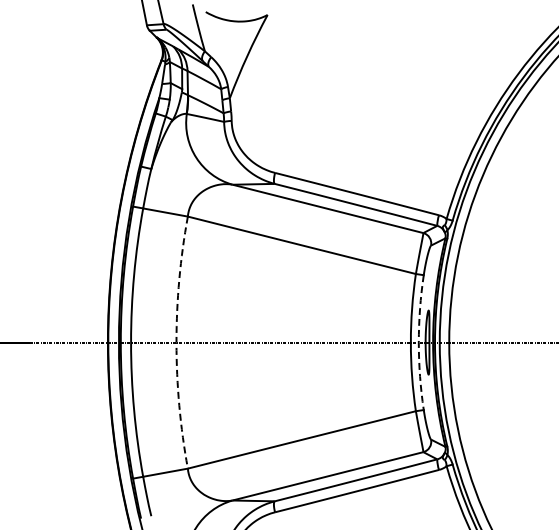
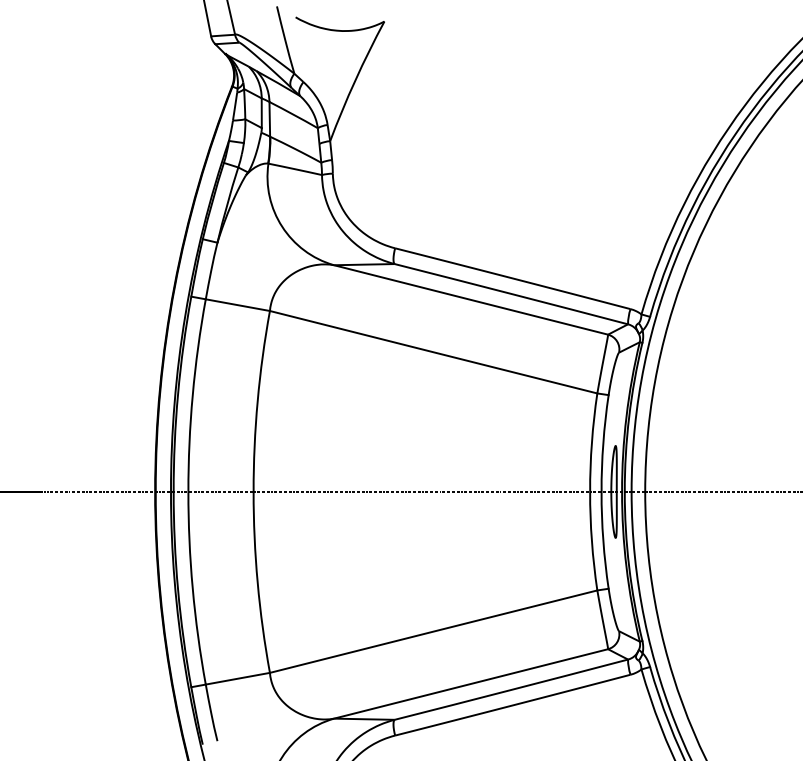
arc: (176, 342) -> (253, 491), dashed -> solid
arc: (418, 342) -> (601, 491), dashed -> solid

